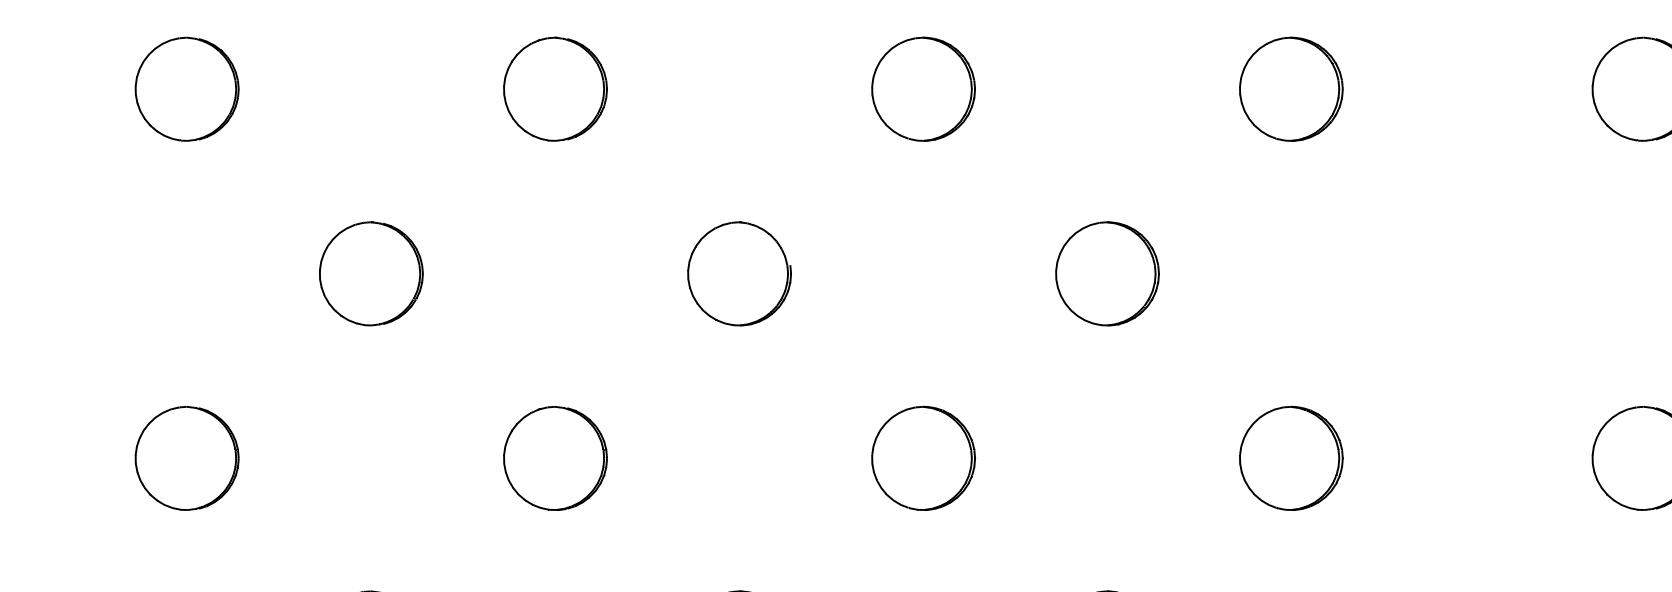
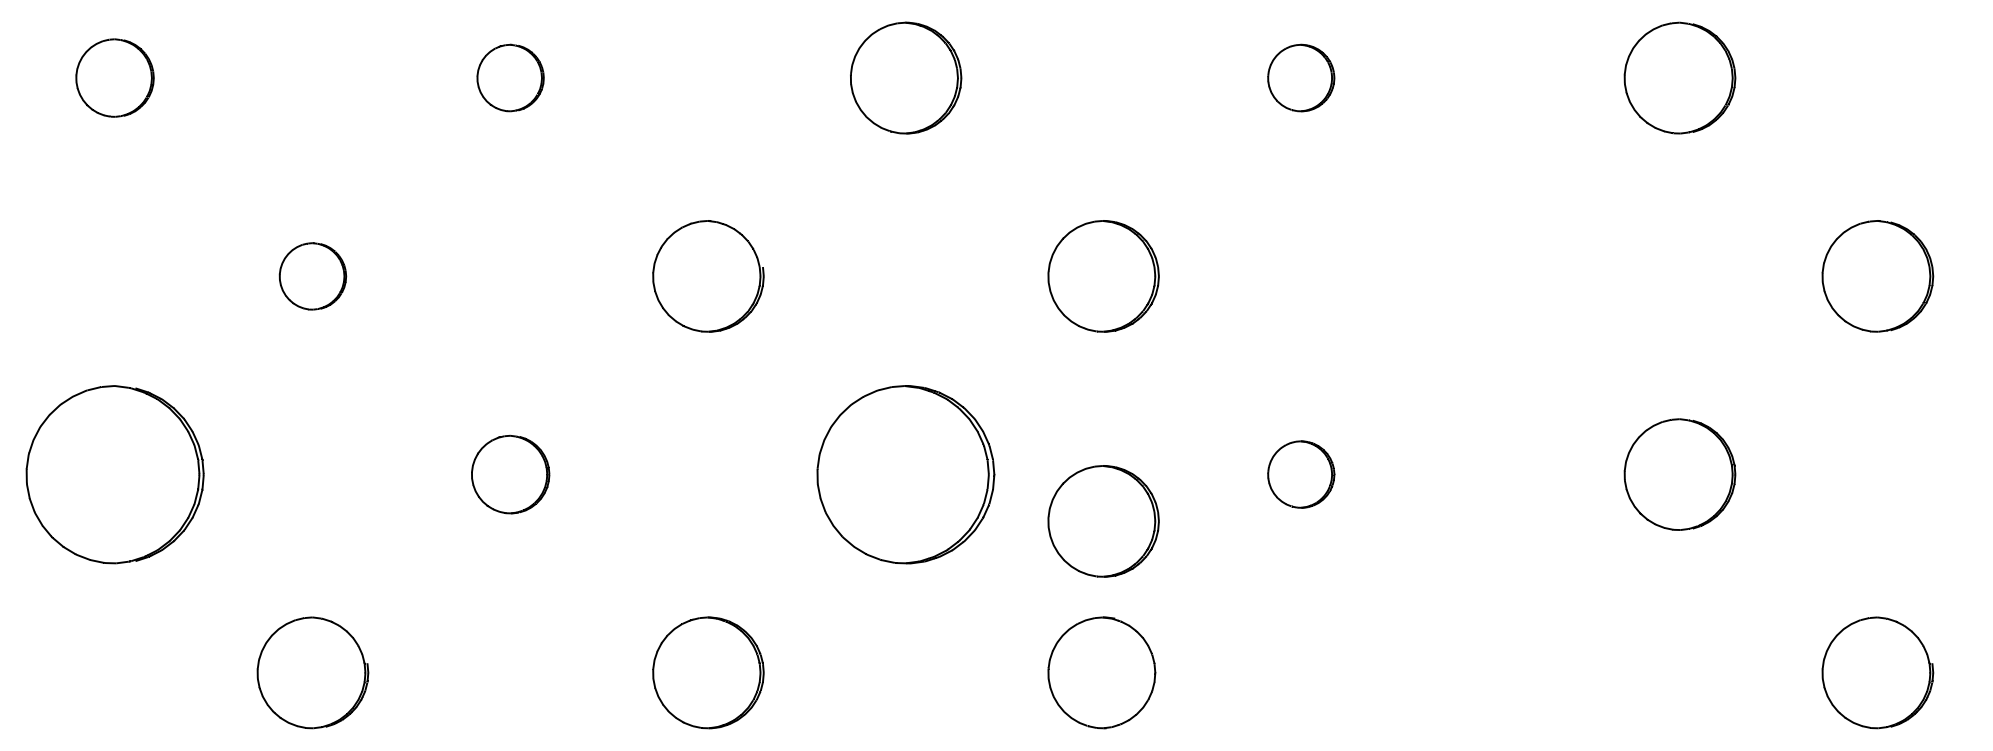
part: (186, 88) -> (114, 77), size x0.7
part: (555, 88) -> (510, 77), size x0.6
part: (1291, 88) -> (1301, 77), size x0.6
part: (370, 273) -> (312, 276), size x0.6
part: (186, 458) -> (114, 474), size x1.6
part: (555, 458) -> (510, 474), size x0.7
part: (923, 458) -> (906, 474), size x1.6
part: (1291, 458) -> (1301, 474), size x0.6
part: (1107, 502) -> (1103, 521), added

